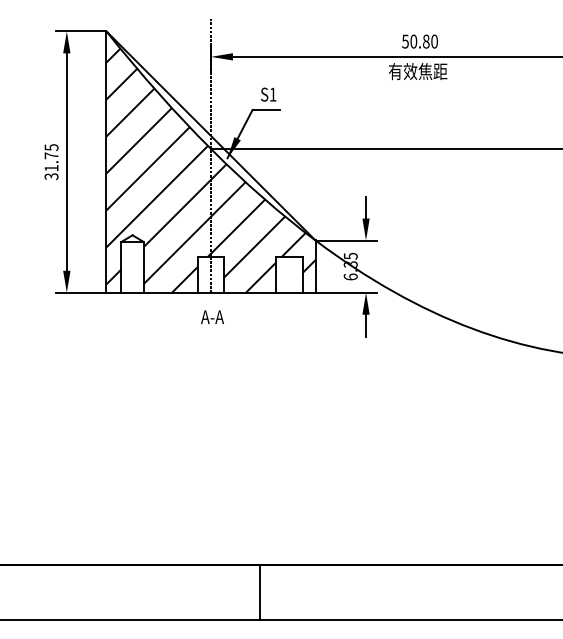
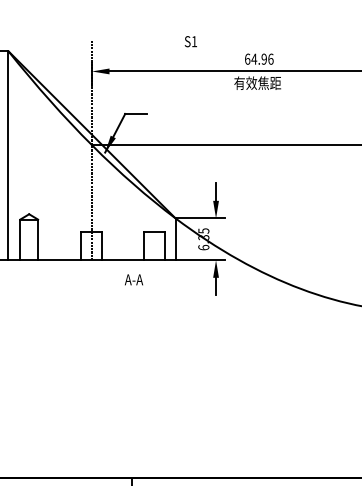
text: (420, 41) -> (259, 59), 50.80 -> 64.96
text: (268, 94) -> (190, 41), moved
hatch: (210, 170) -> (91, 162), removed
text: (212, 316) -> (133, 279), moved

